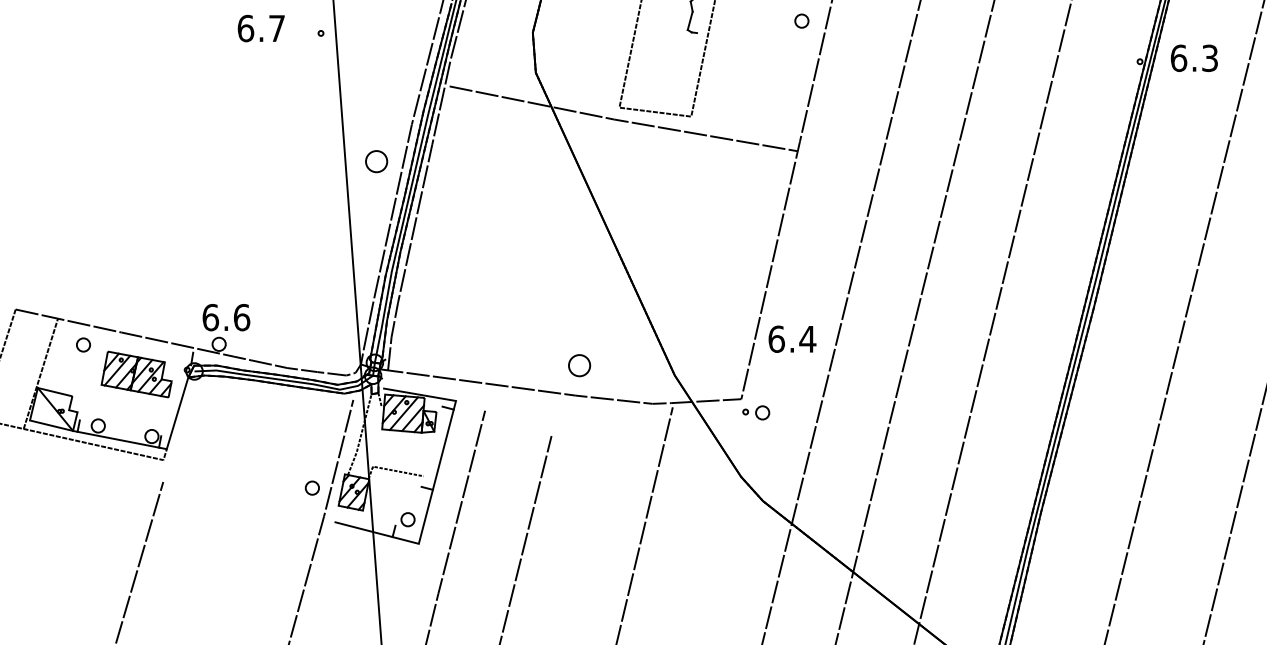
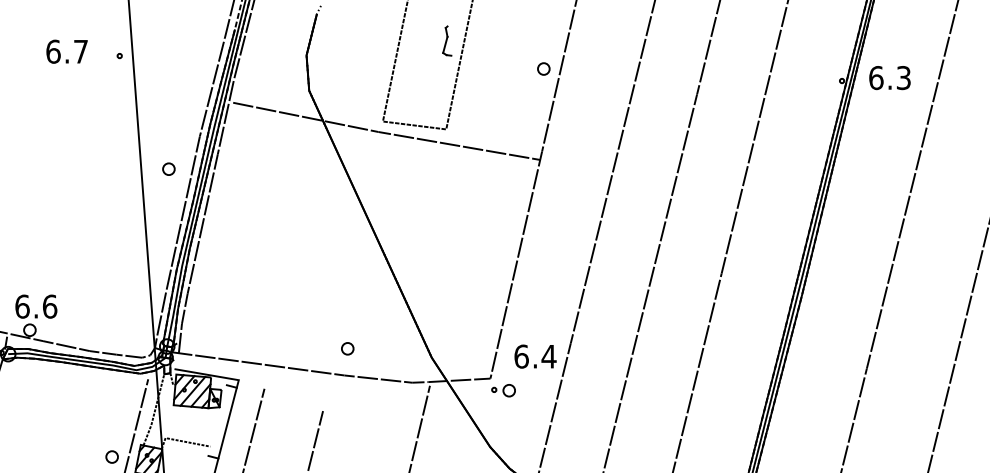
part: (801, 20) -> (543, 68), moved
part: (376, 161) -> (168, 168), size x0.62
text: (792, 338) -> (535, 355), moved
part: (579, 364) -> (347, 348), size x0.62

